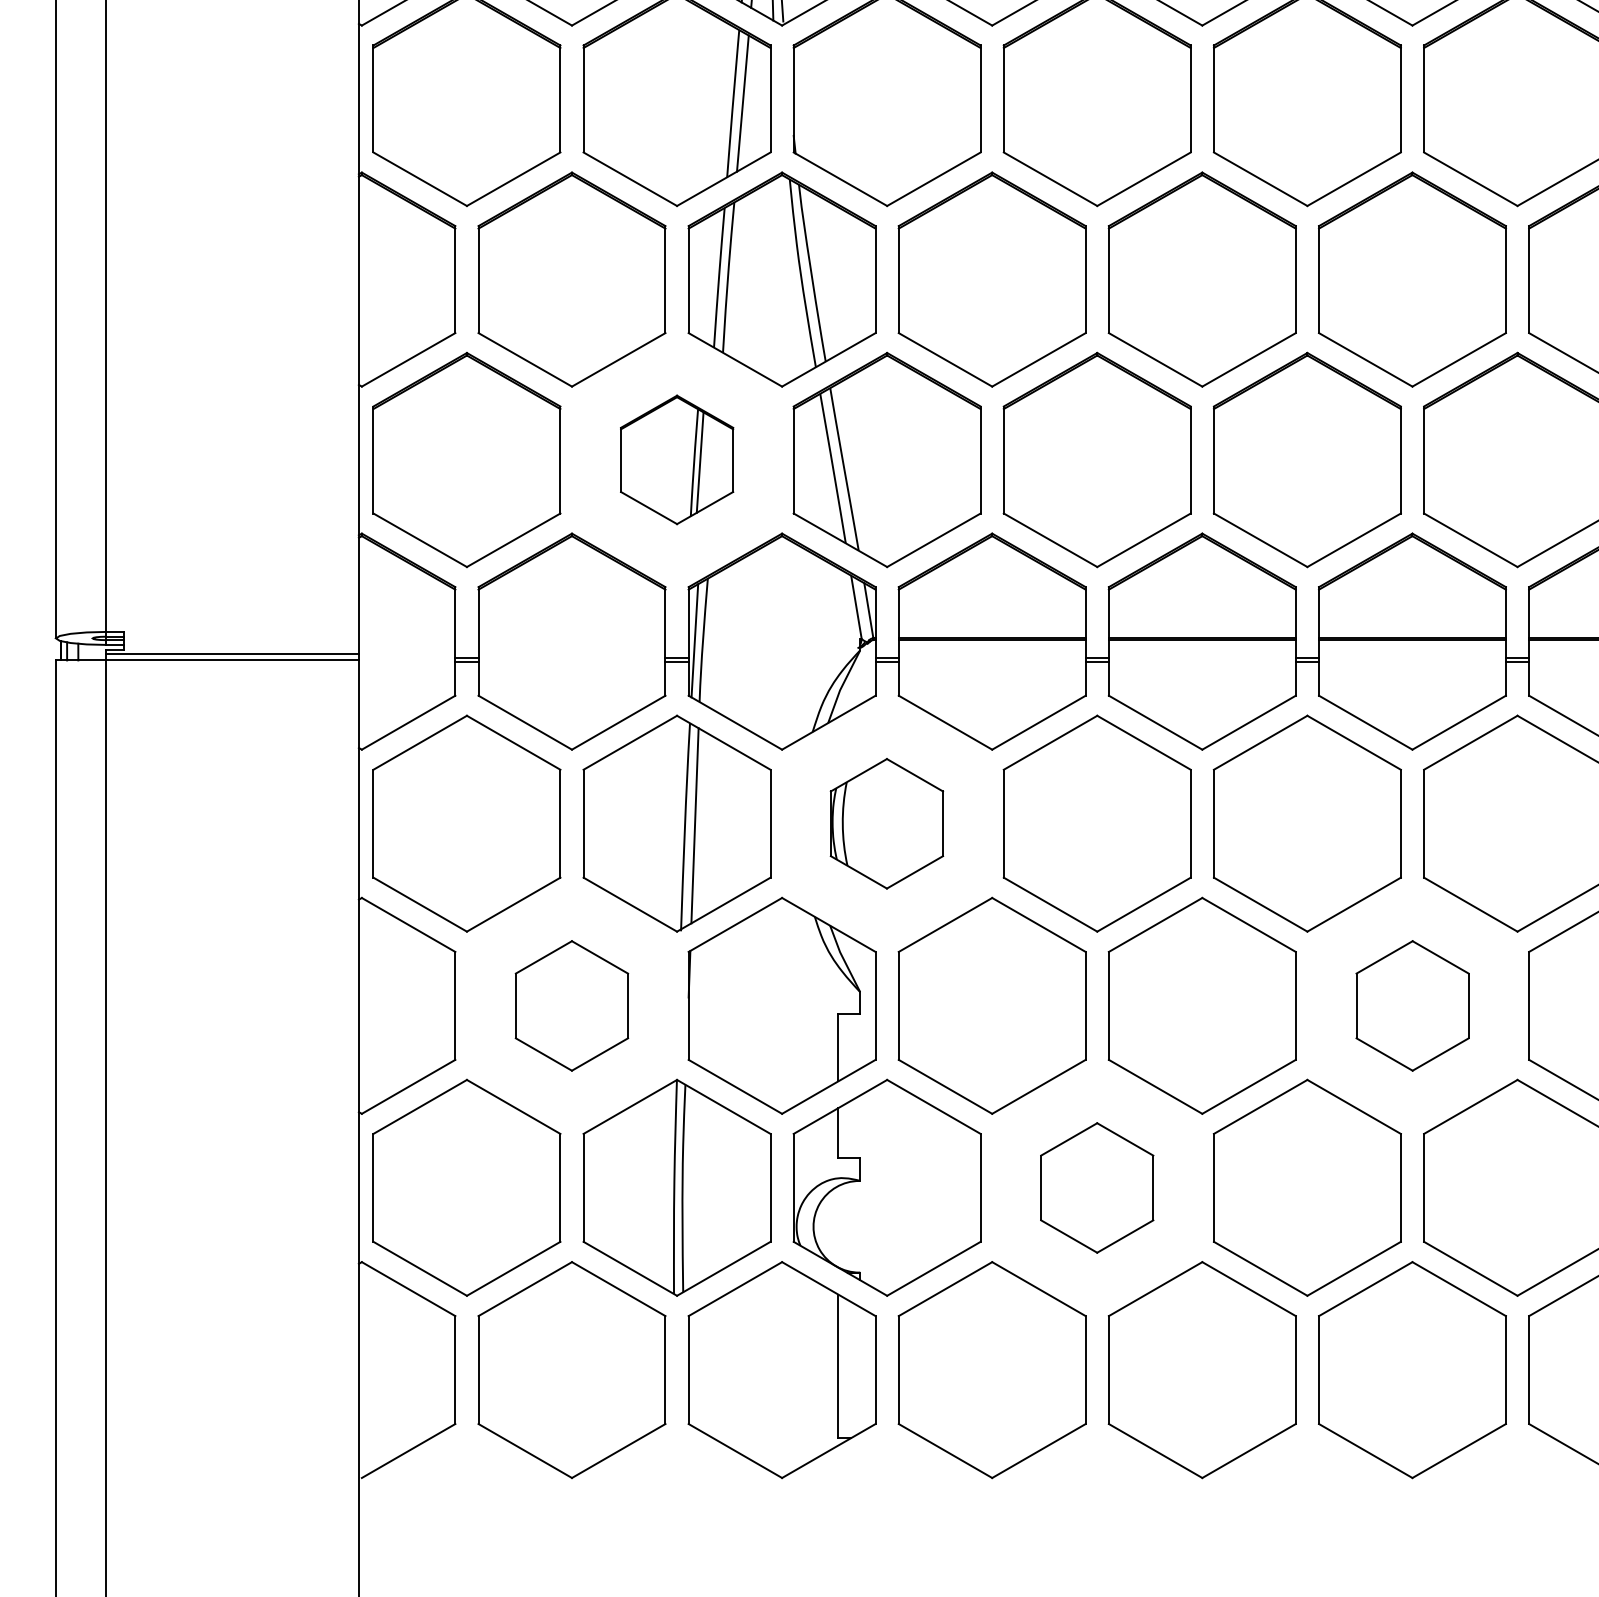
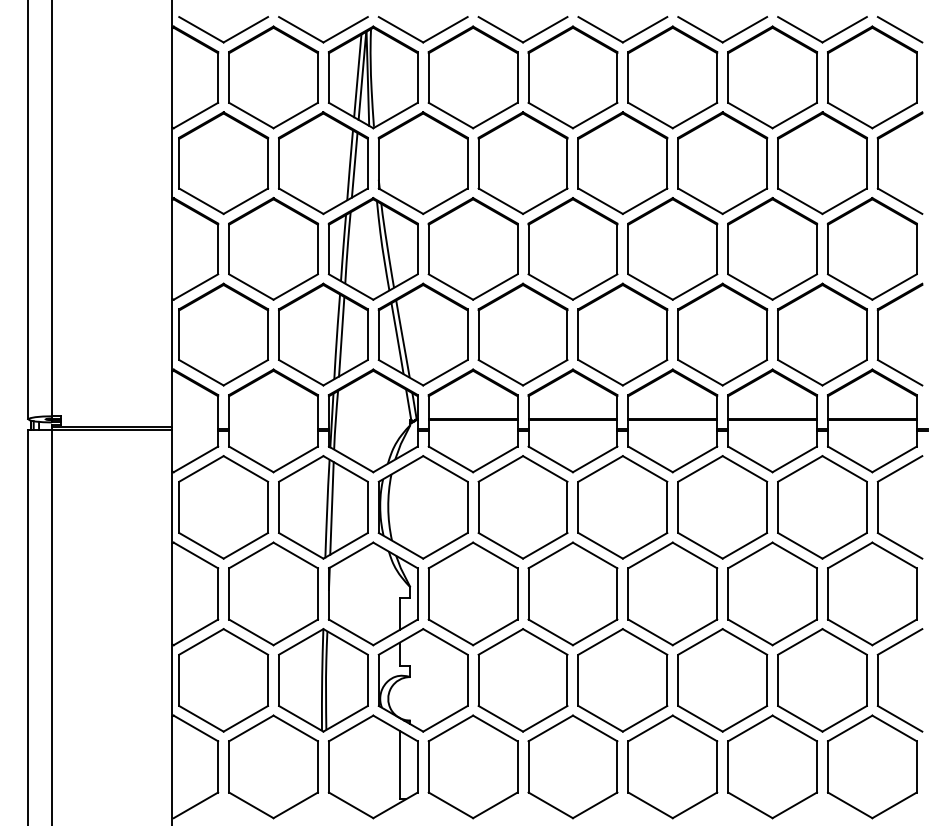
part: (677, 459) -> (323, 334), size x1.67
part: (885, 823) -> (422, 507), size x1.67
part: (571, 1004) -> (273, 593), size x1.67
part: (1411, 1004) -> (672, 593), size x1.67
part: (1096, 1188) -> (522, 680), size x1.67

